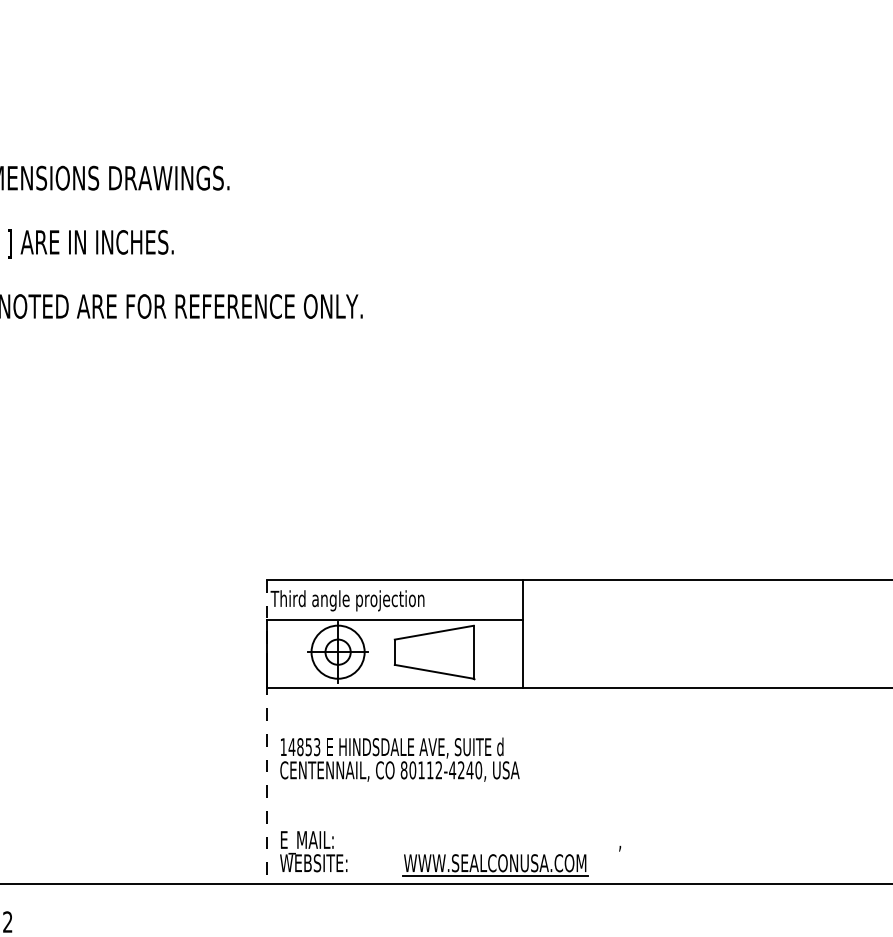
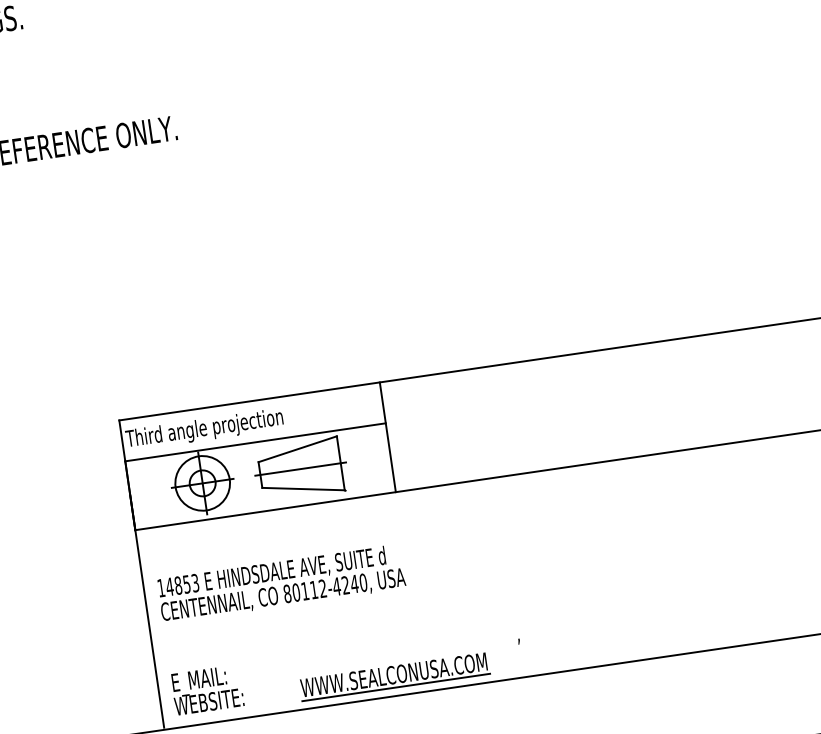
line: (433, 652) -> (299, 469), added
line: (266, 730) -> (141, 573), dashed -> solid

